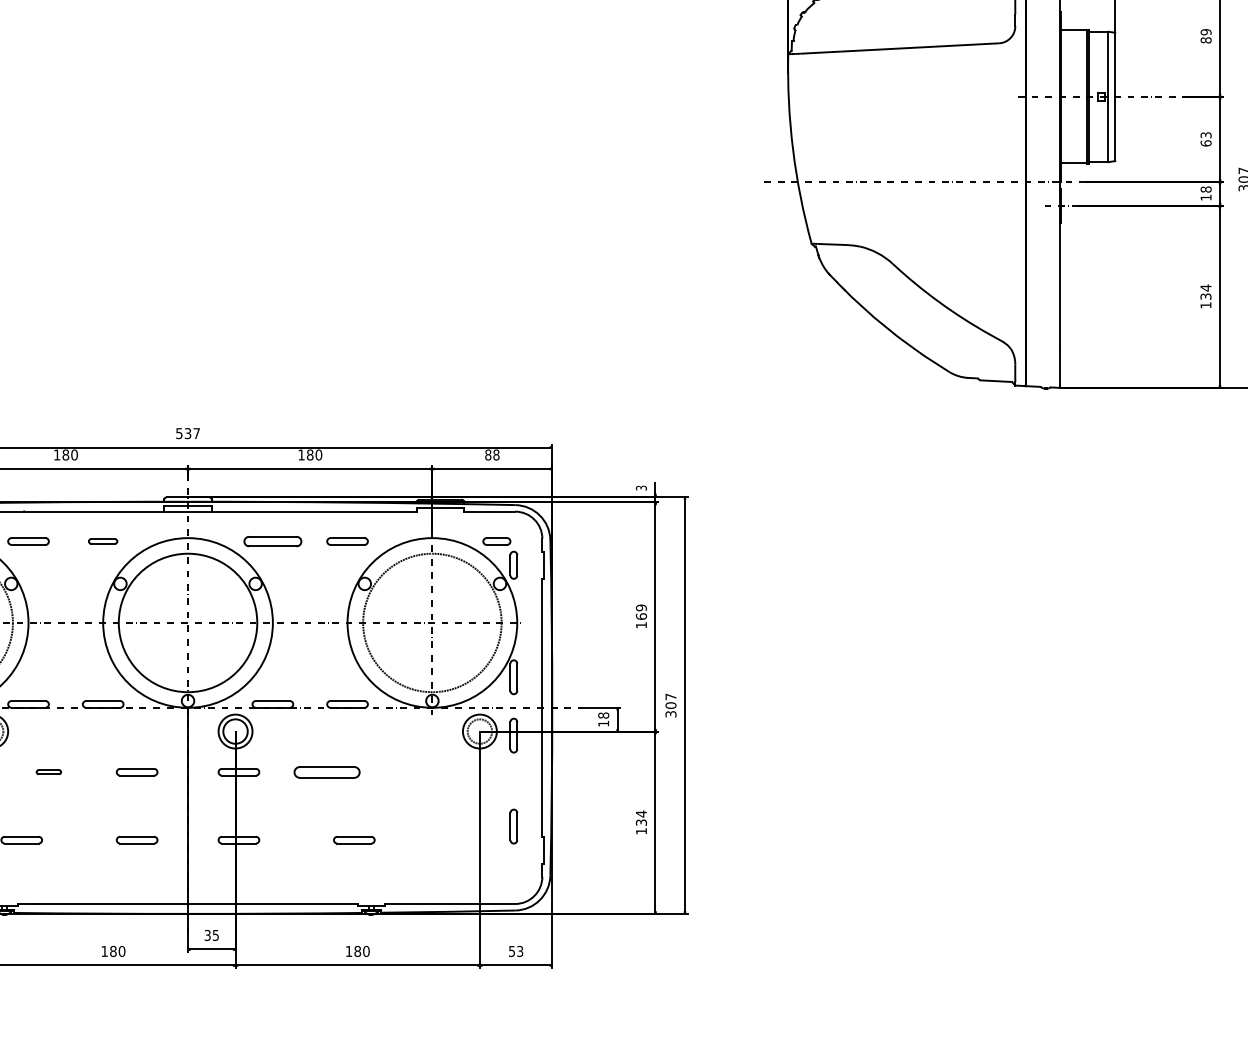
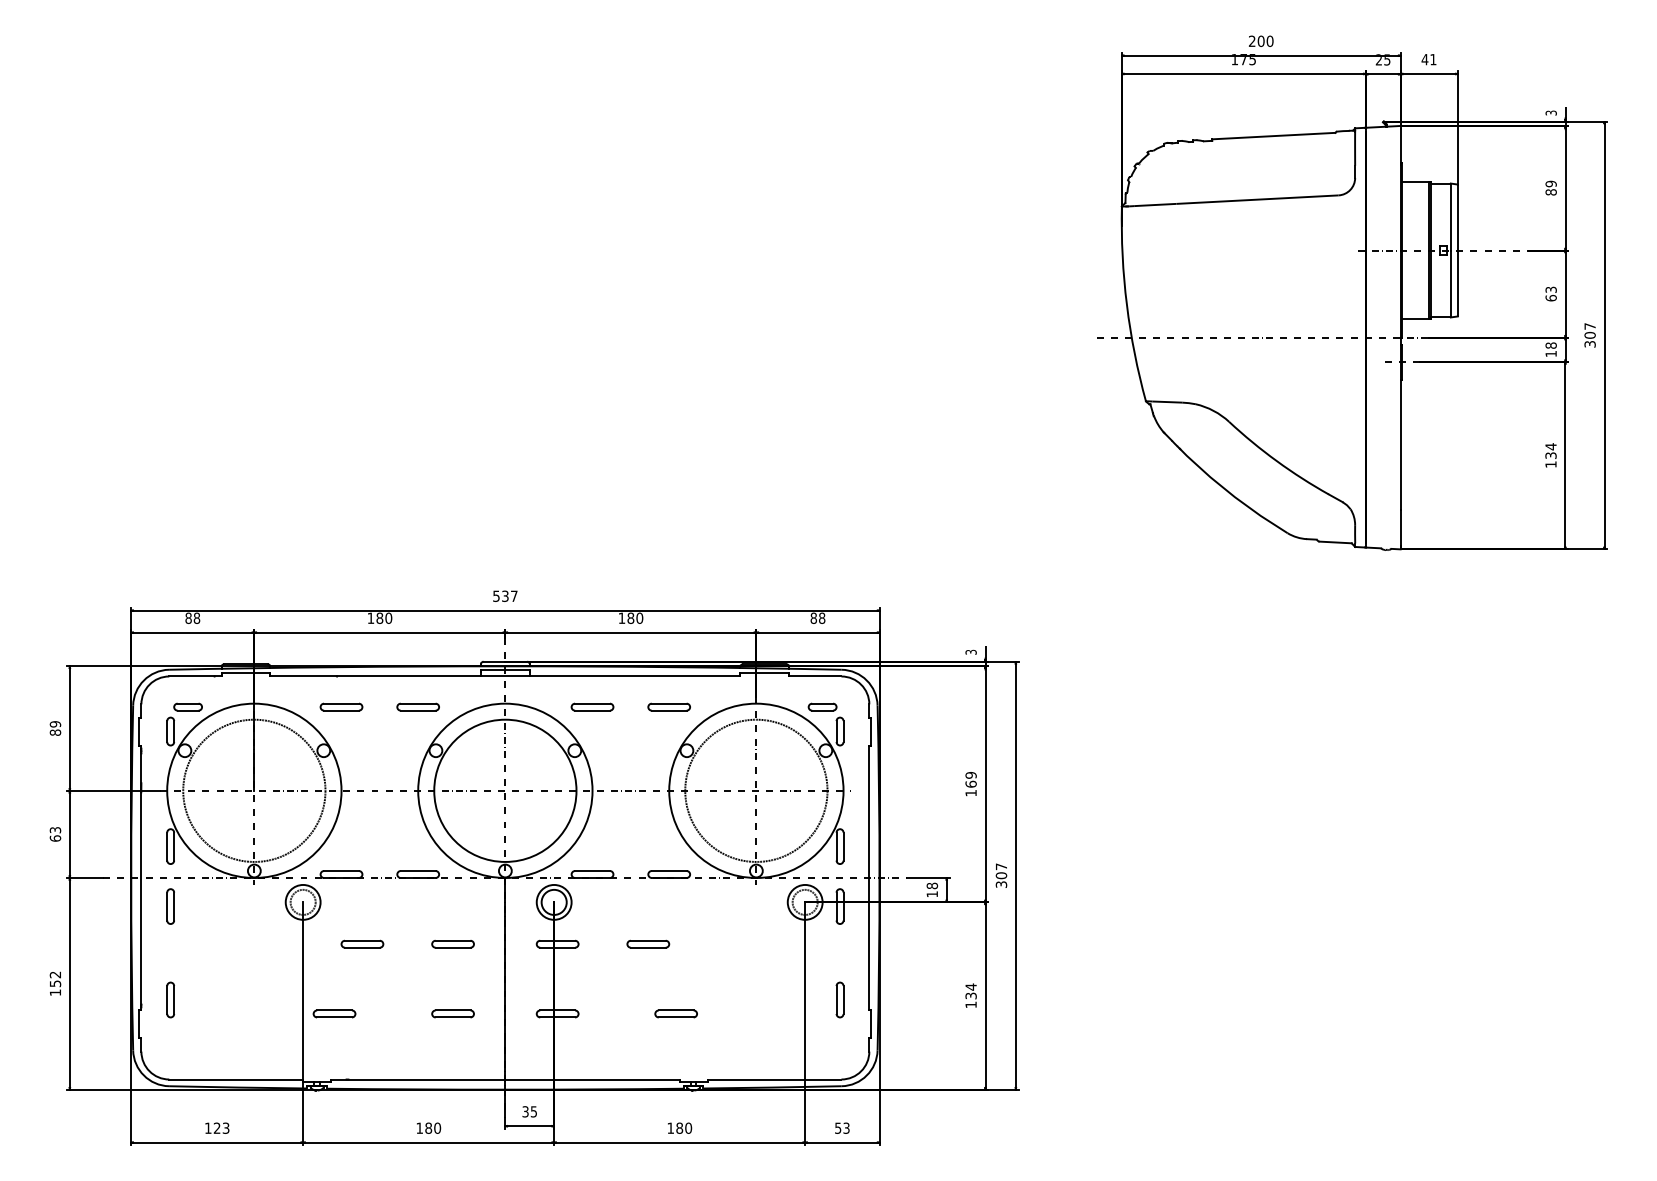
part: (102, 540) -> (417, 706), size x1.43
part: (272, 540) -> (592, 706), size x0.71
part: (48, 771) -> (362, 943), size x1.67
part: (327, 771) -> (648, 943), size x0.62

